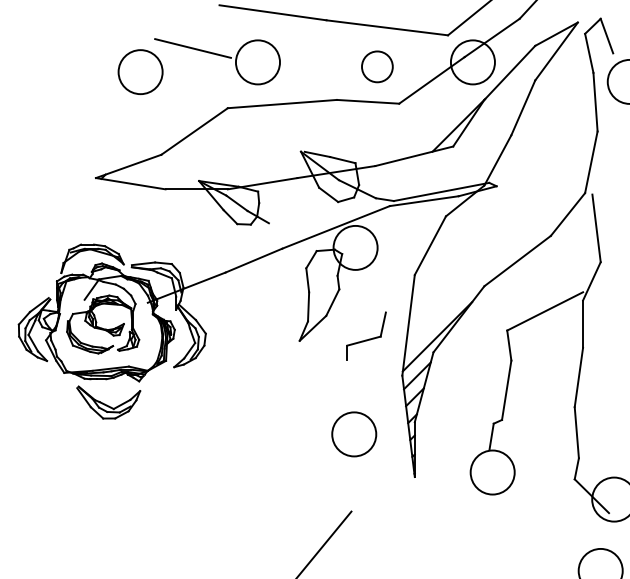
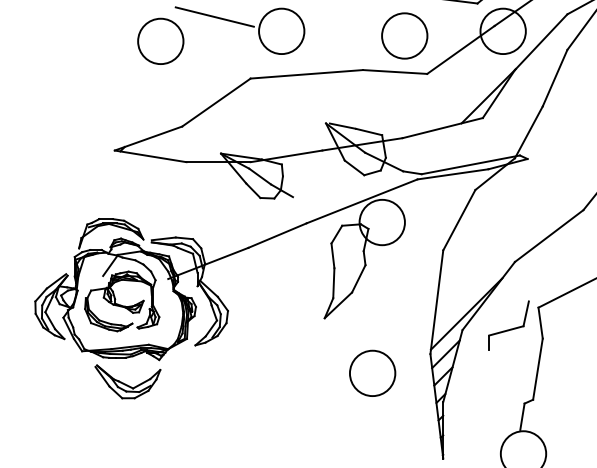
circle: (377, 66) -> (404, 35), size x1.43
part: (366, 335) -> (508, 325), moved
circle: (354, 434) -> (372, 373), moved

